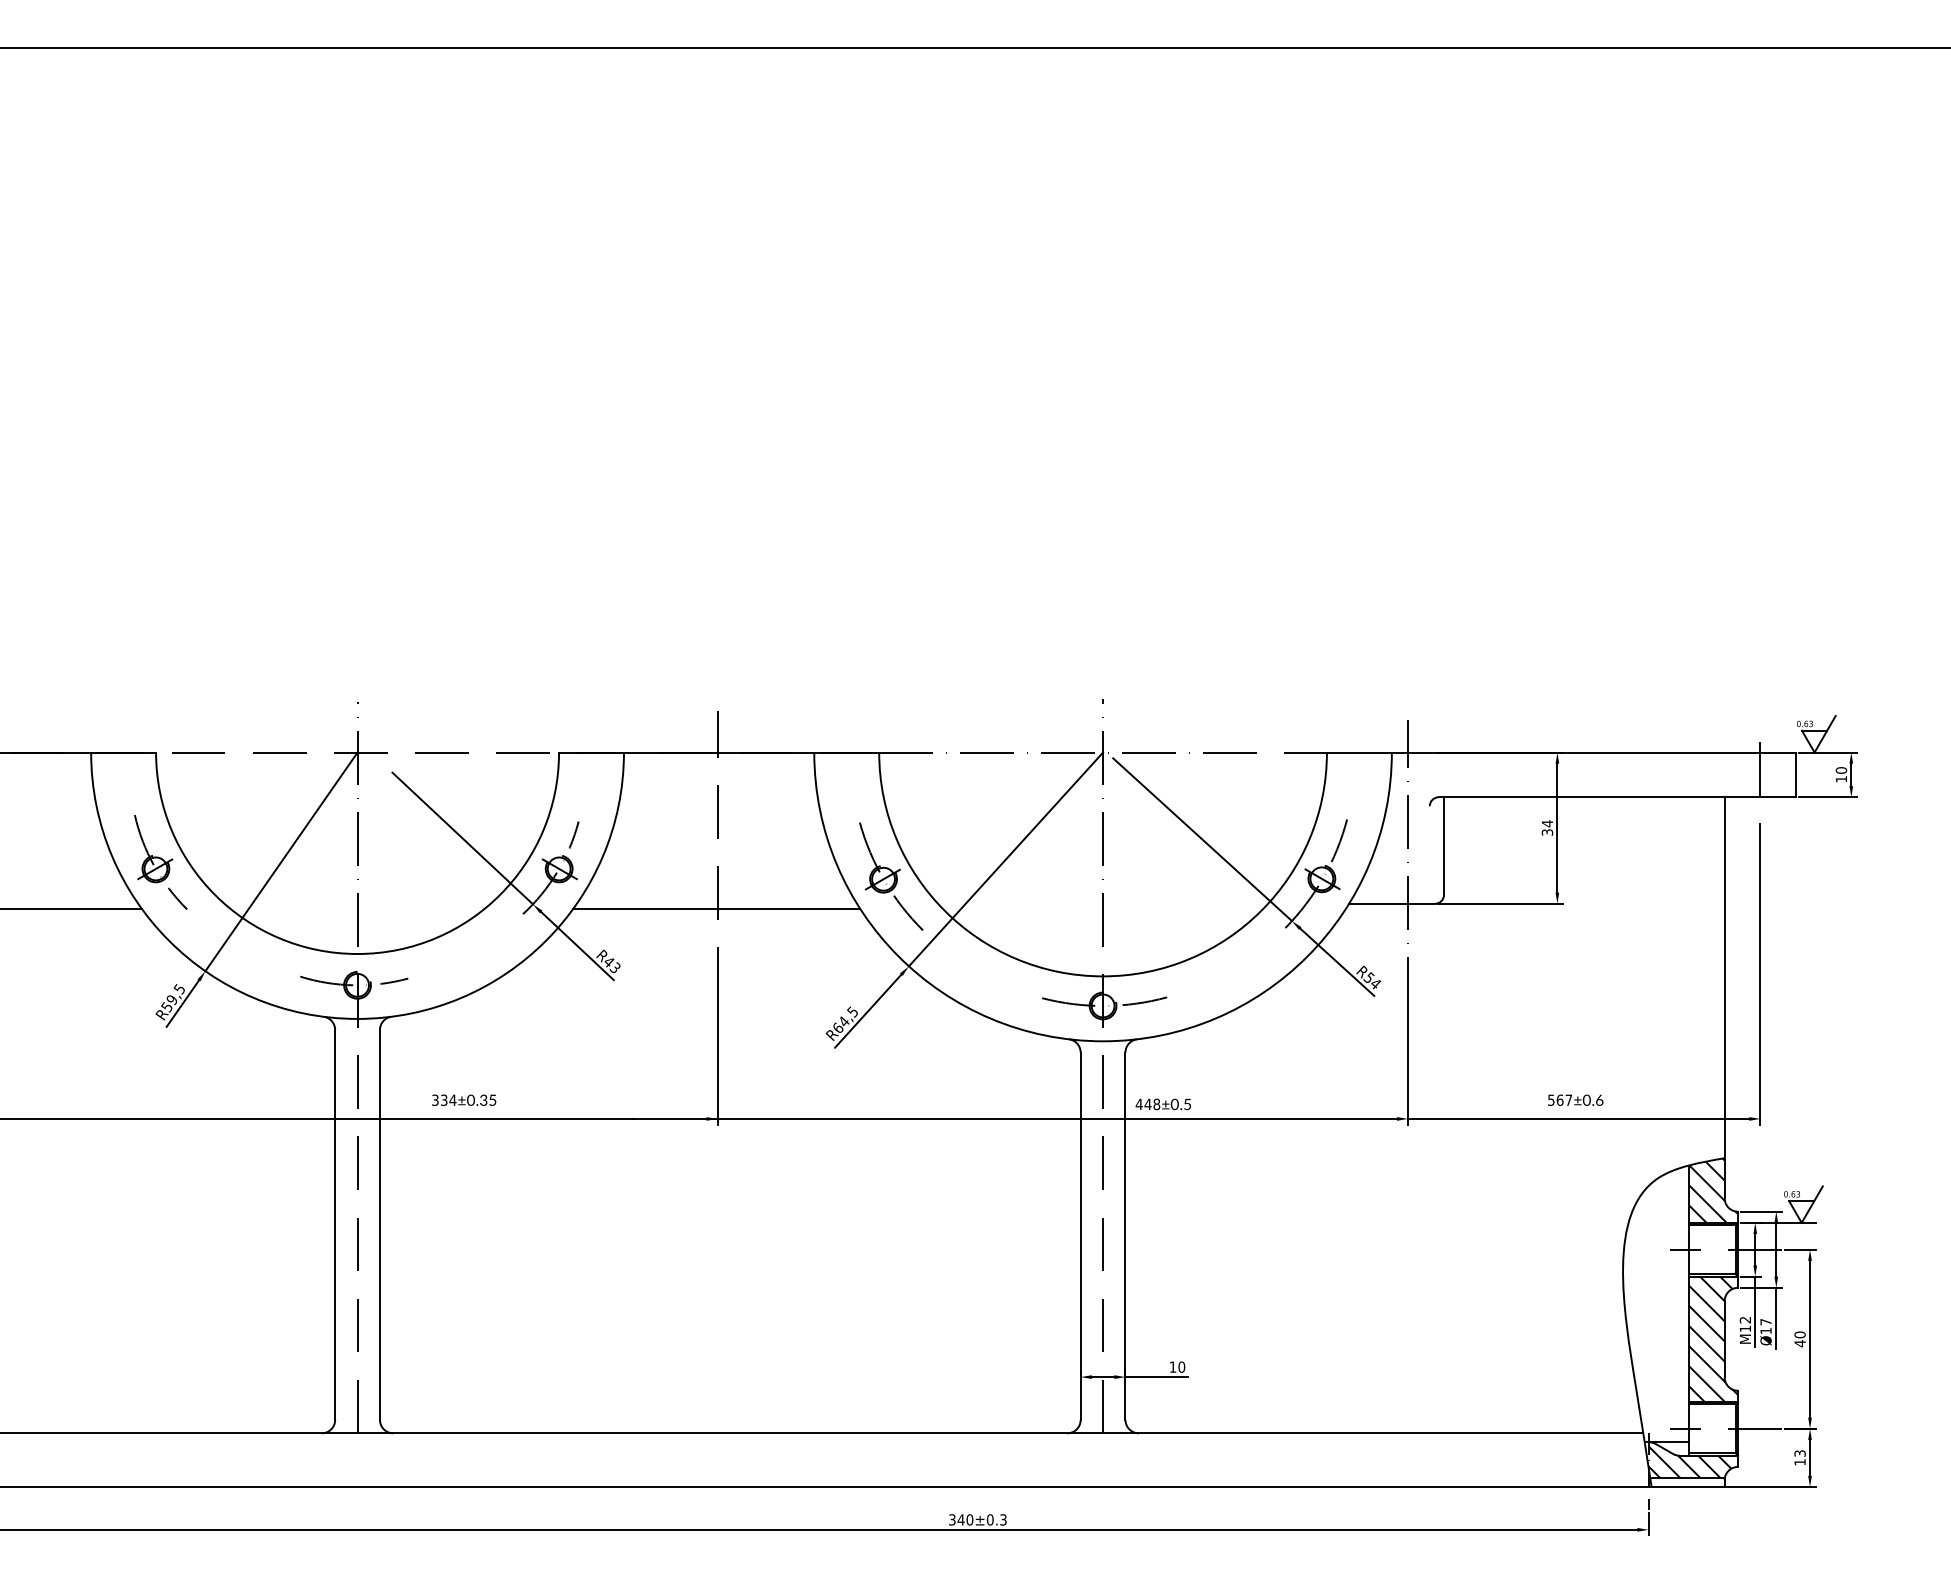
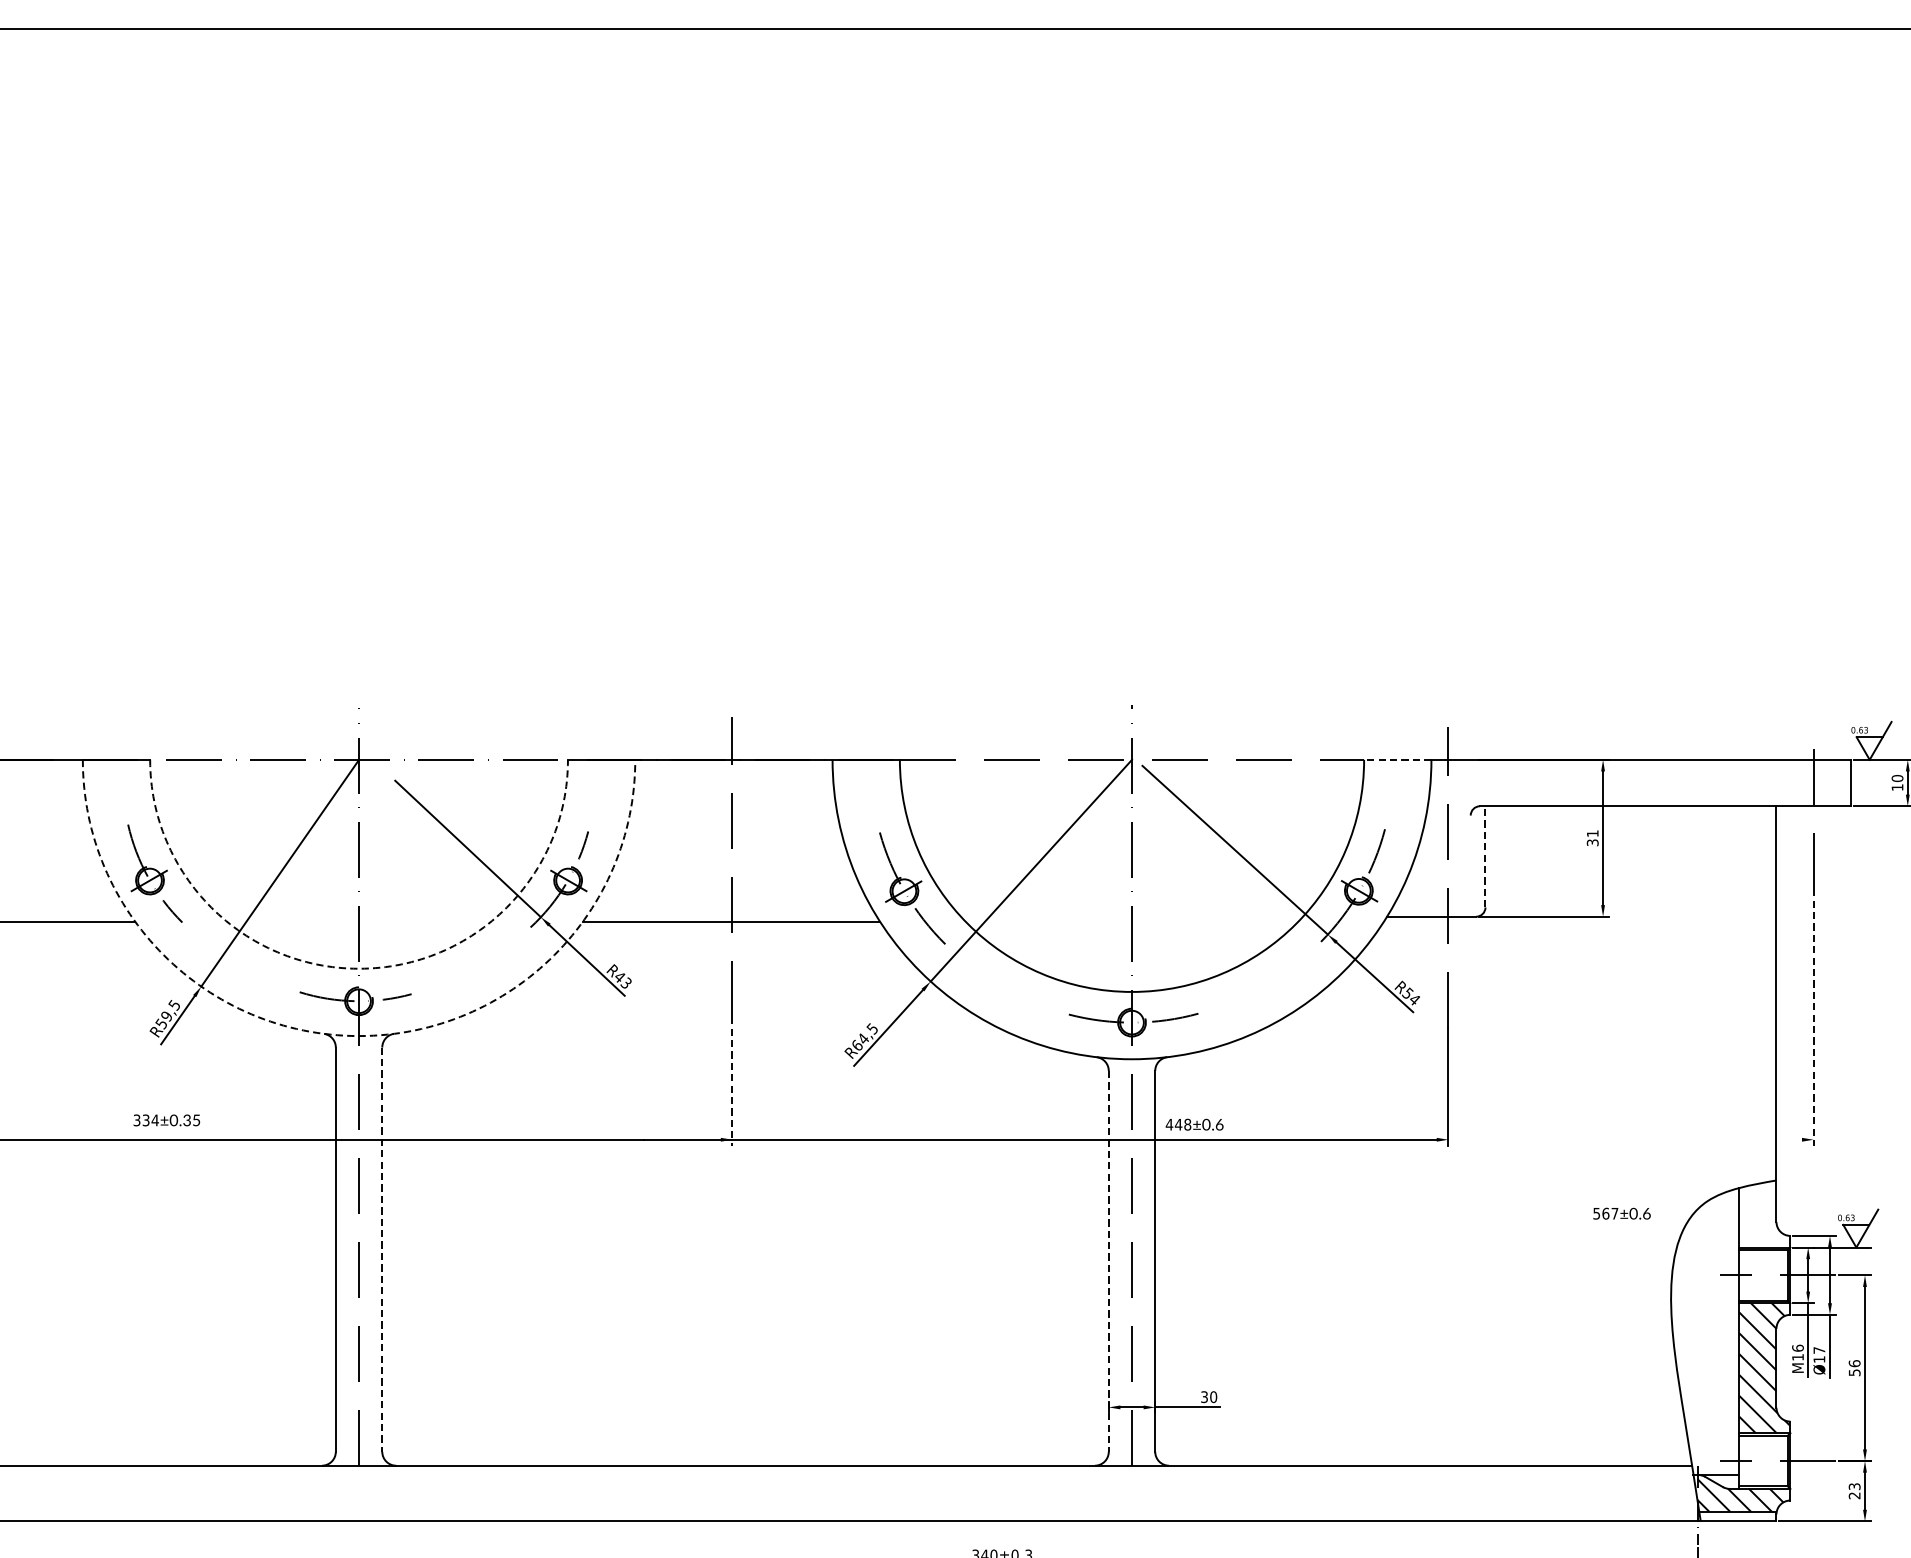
line: (1358, 752) -> (1396, 759), solid -> dashed
text: (1547, 823) -> (1592, 833), 34 -> 31
line: (1444, 846) -> (1485, 857), solid -> dashed
arc: (357, 954) -> (358, 969), solid -> dashed
line: (1760, 1000) -> (1813, 1016), solid -> dashed
arc: (357, 1018) -> (358, 1035), solid -> dashed
line: (717, 1062) -> (732, 1081), solid -> dashed
text: (464, 1099) -> (167, 1119), moved
text: (1575, 1099) -> (1621, 1212), moved
text: (1187, 1103) -> (1219, 1123), ±0.5 -> ±0.6
line: (1578, 1118) -> (1624, 1139), removed
hatch: (1713, 1190) -> (1764, 1213), removed
line: (379, 1224) -> (381, 1249), solid -> dashed
line: (1080, 1236) -> (1108, 1261), solid -> dashed
text: (1745, 1319) -> (1798, 1347), M12 -> M16
text: (1799, 1339) -> (1854, 1368), 40 -> 56
text: (1172, 1366) -> (1203, 1396), 10 -> 30
text: (1799, 1462) -> (1854, 1495), 13 -> 23

